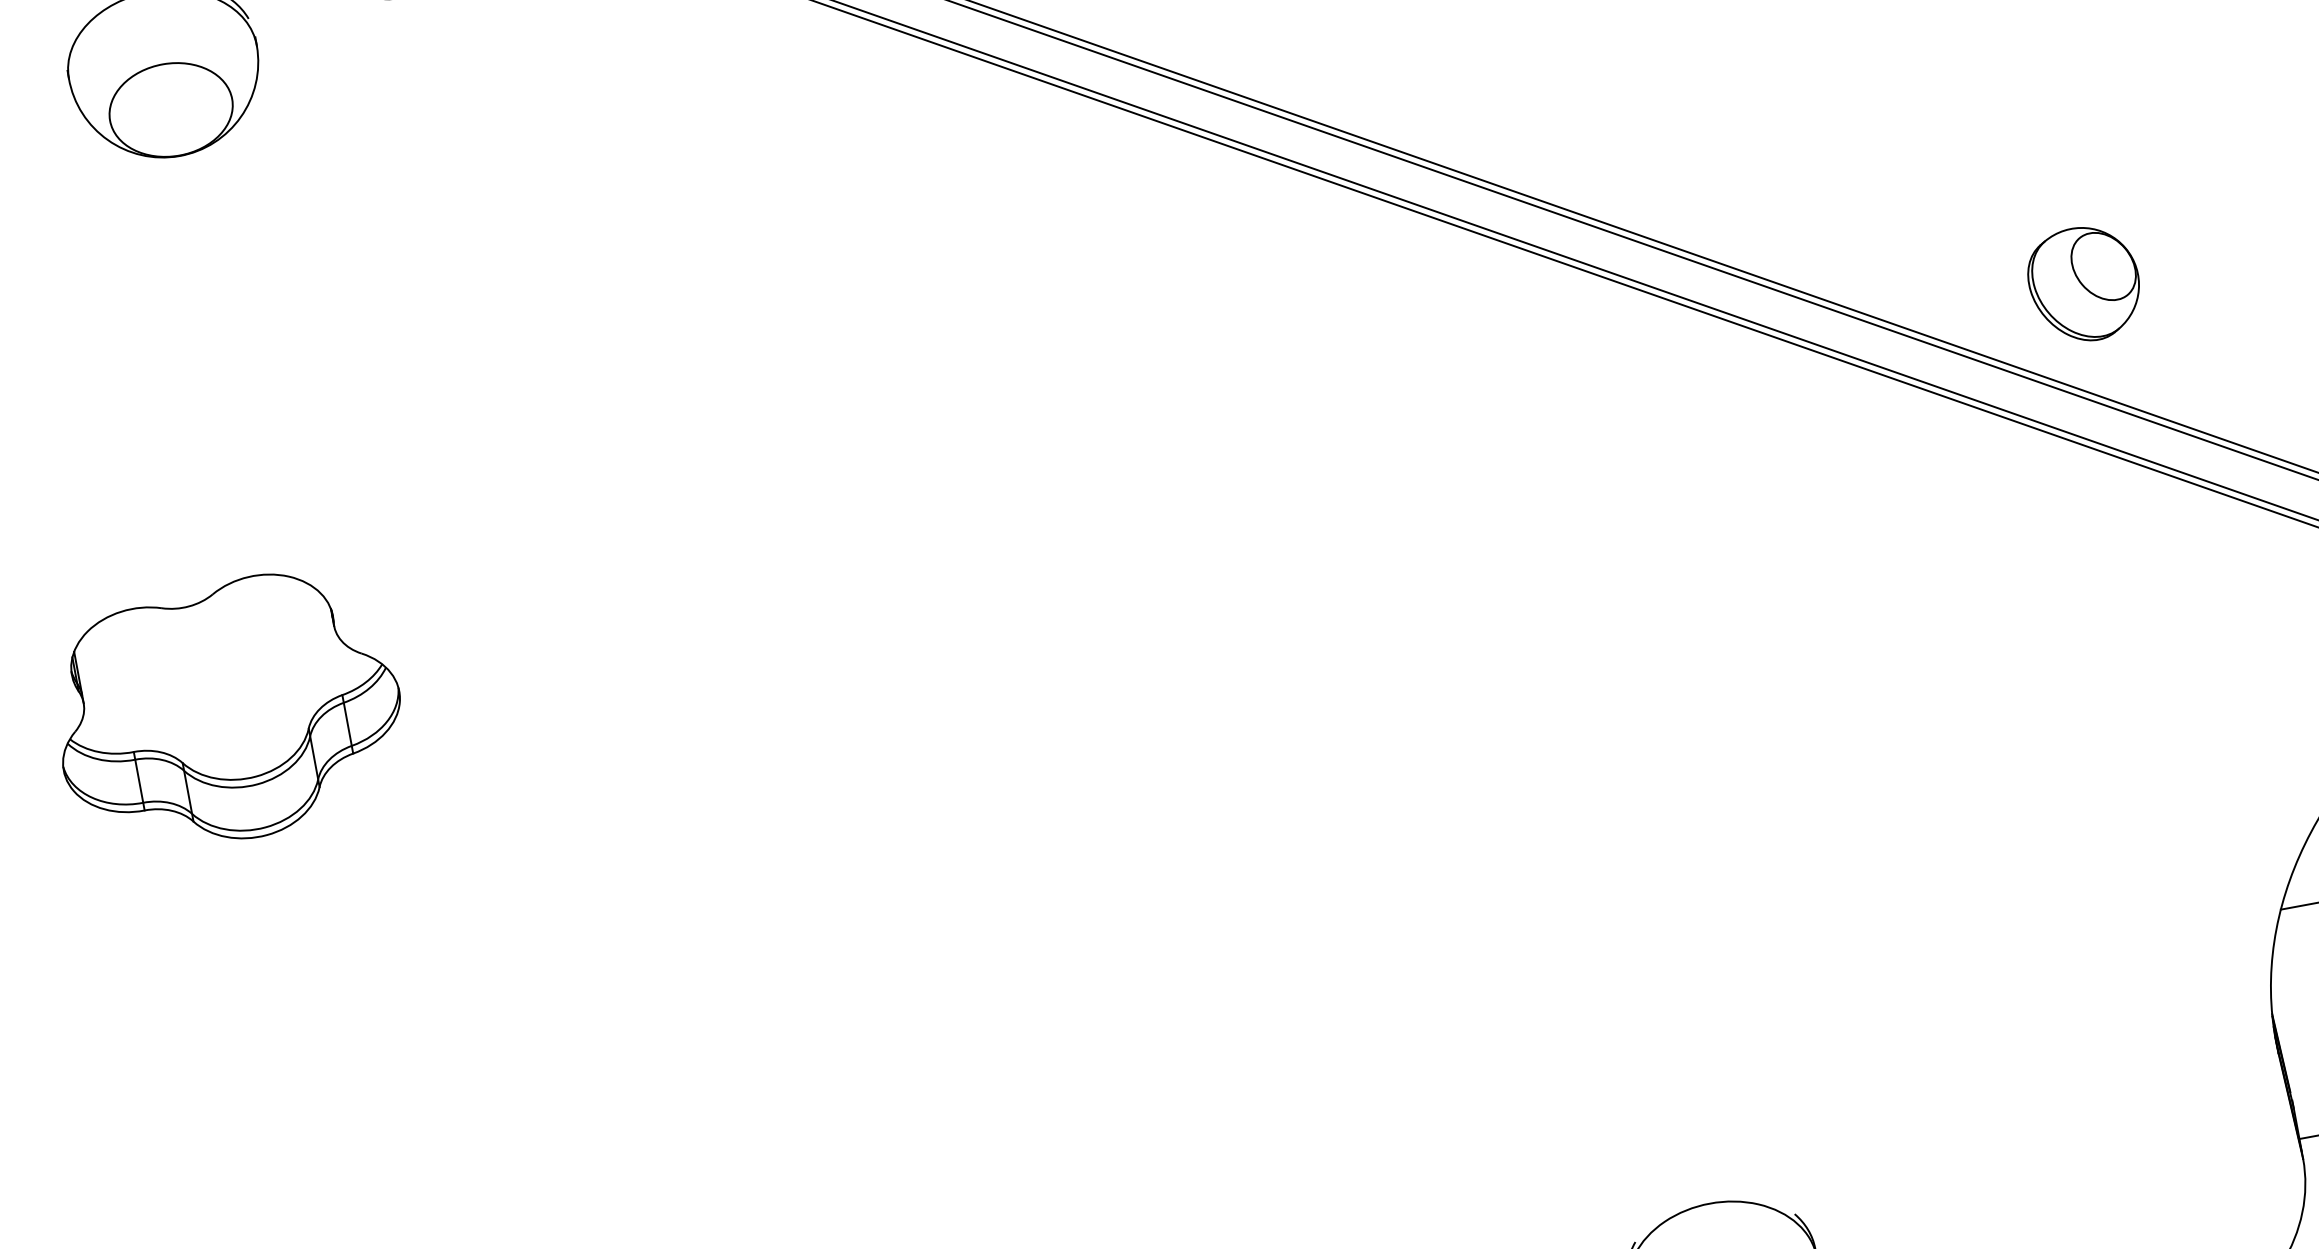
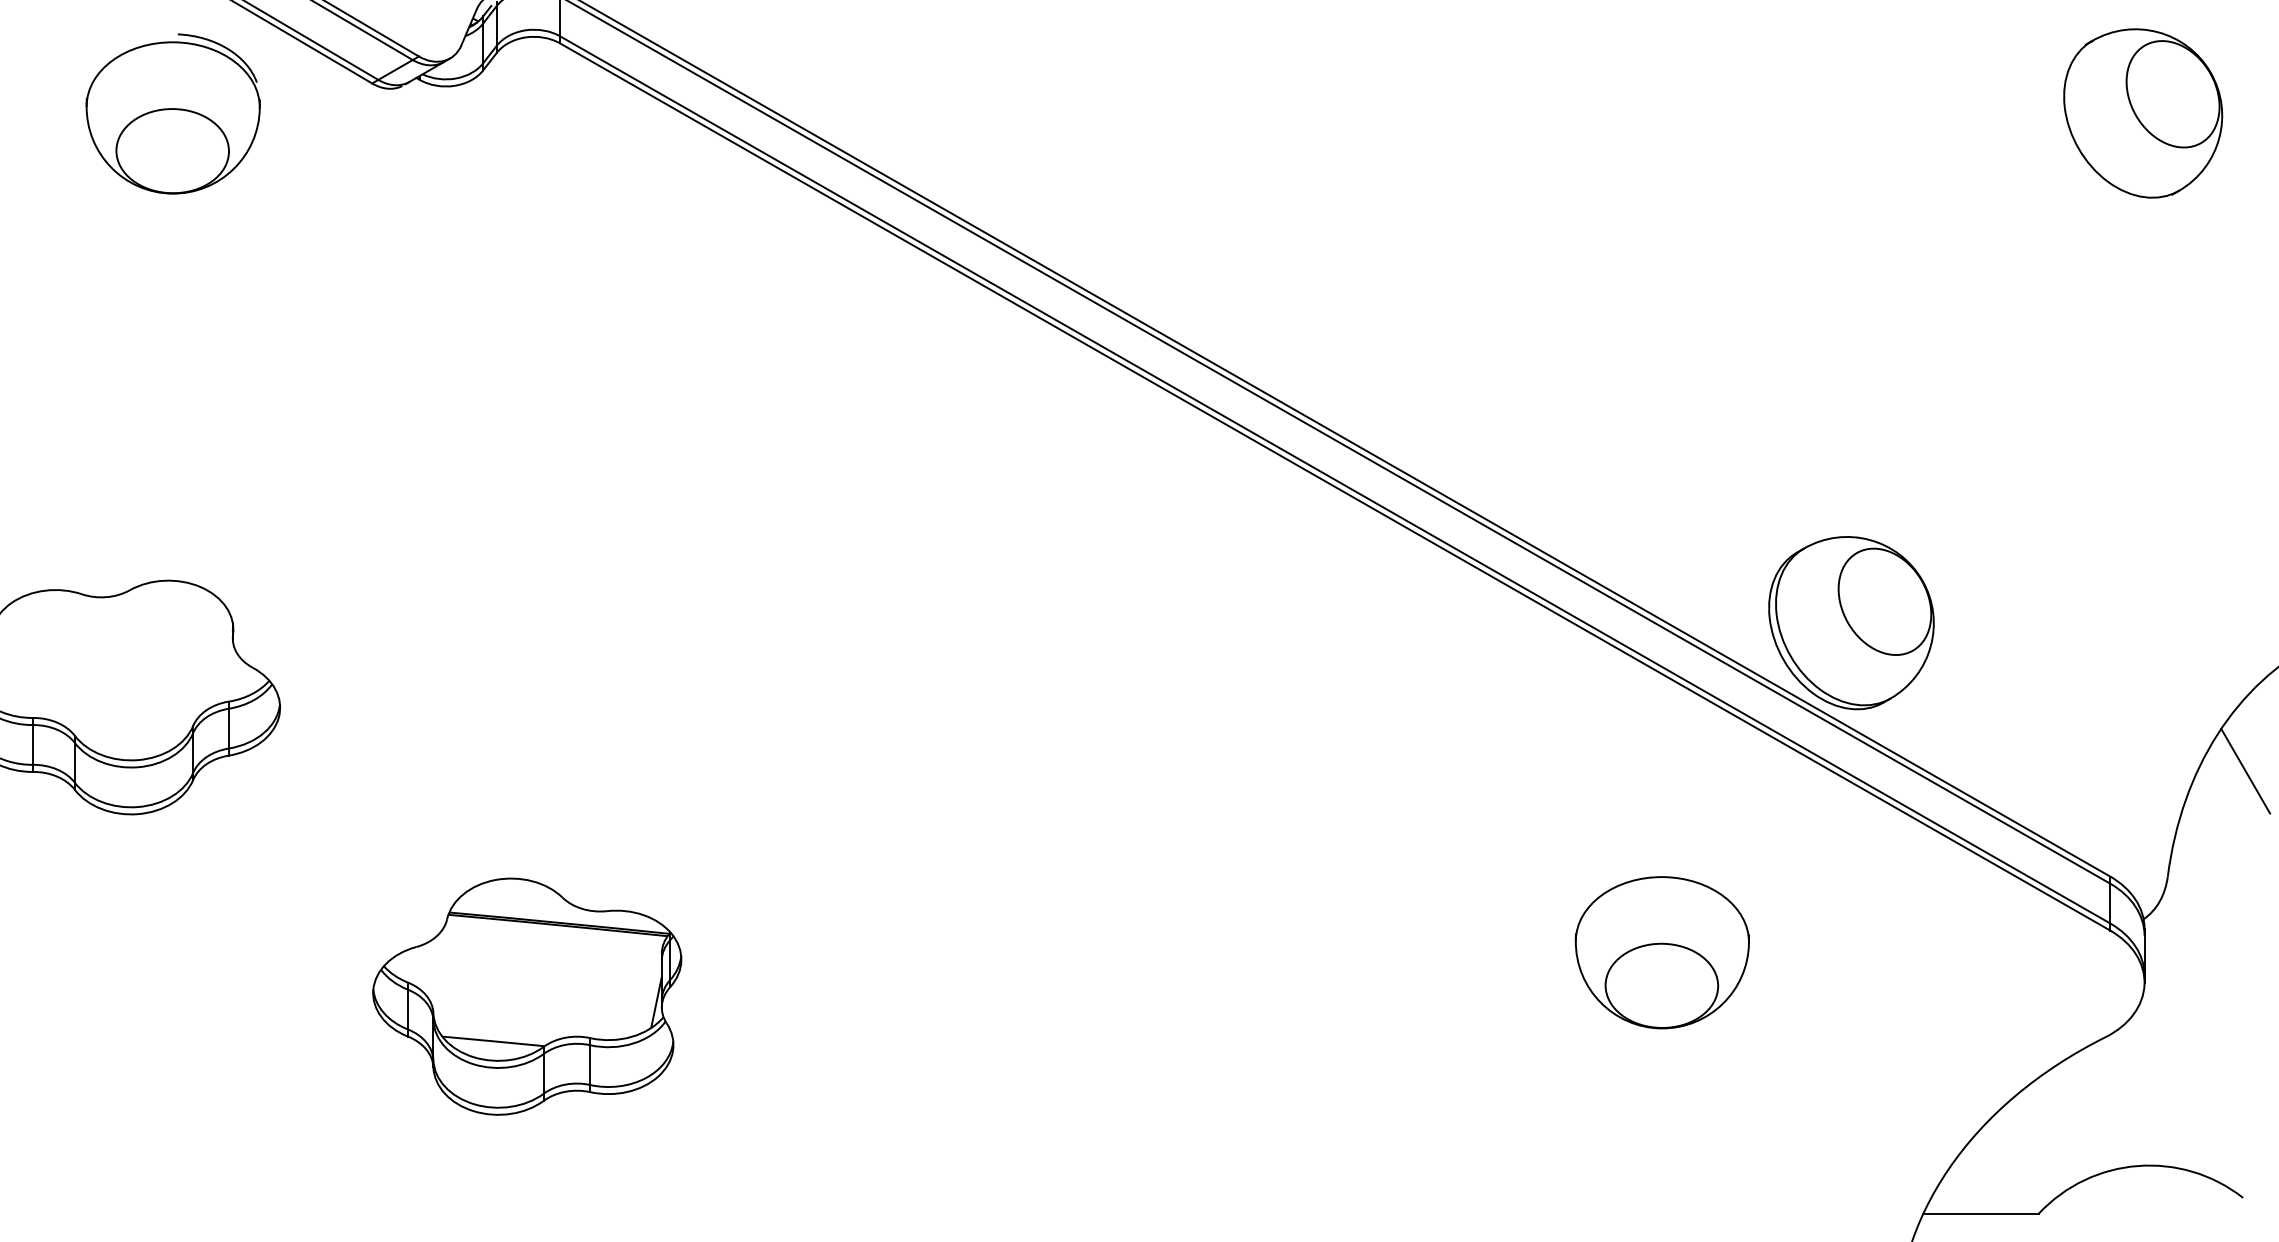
part: (2084, 284) -> (1851, 623), size x1.67
part: (1944, 679) -> (1661, 952), added
part: (725, 954) -> (527, 996), added

